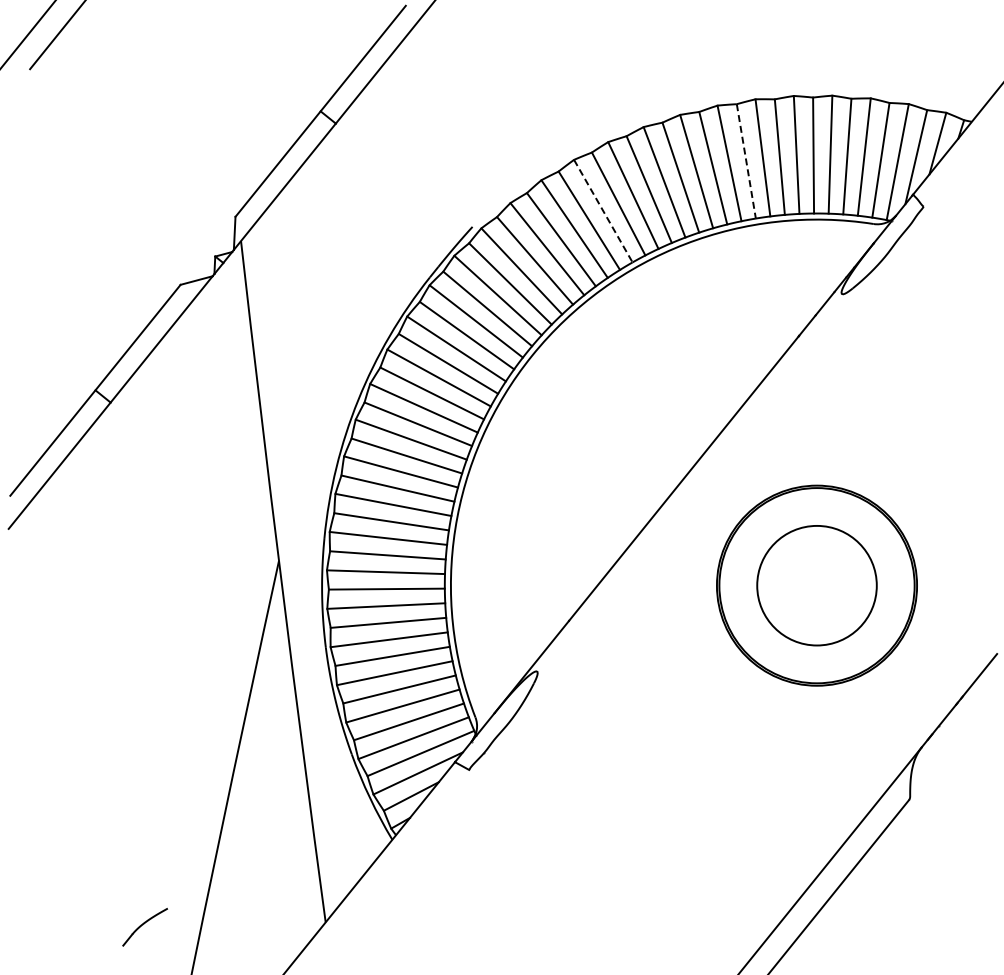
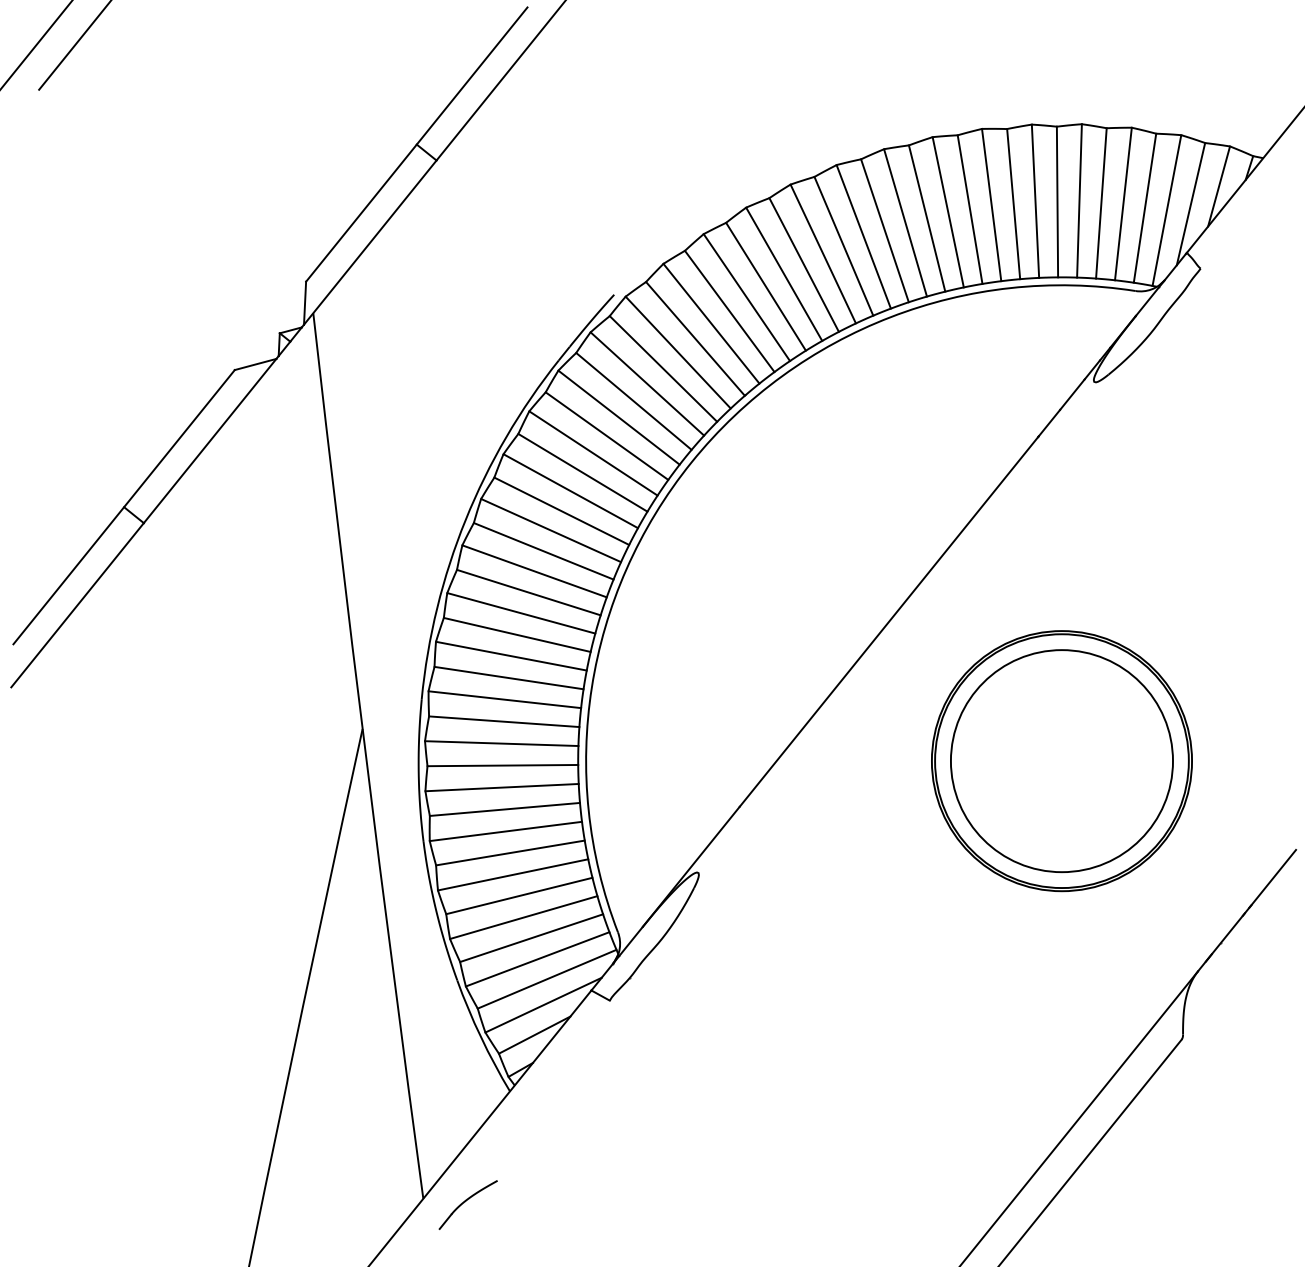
line: (746, 161) -> (970, 209), dashed -> solid
line: (603, 211) -> (784, 274), dashed -> solid
circle: (816, 585) -> (1061, 760), size x1.43
part: (144, 927) -> (467, 1205), moved

